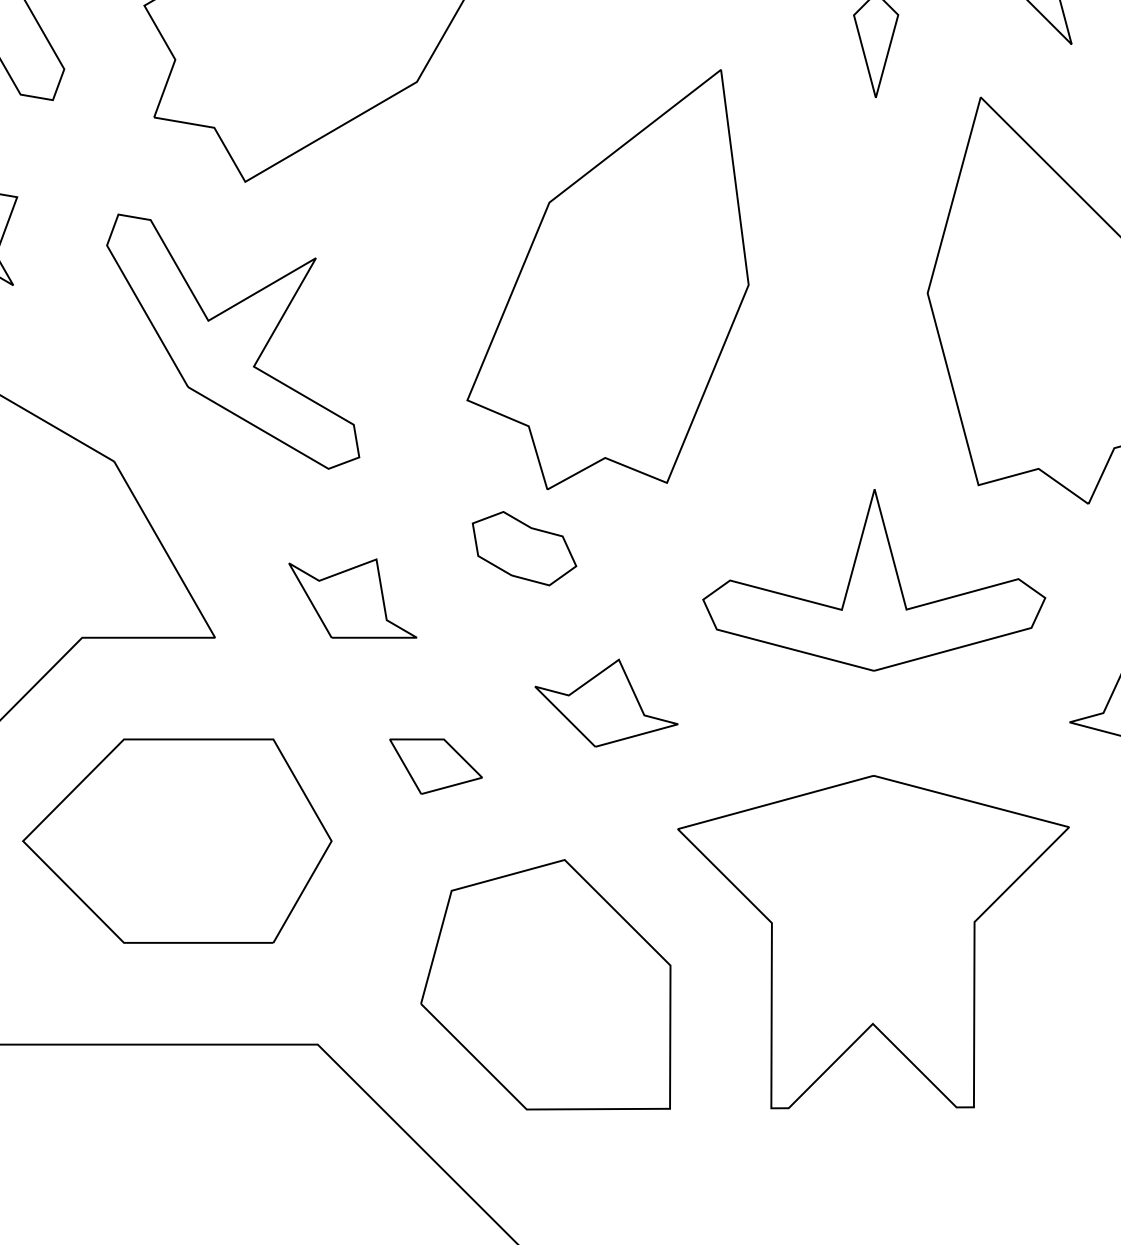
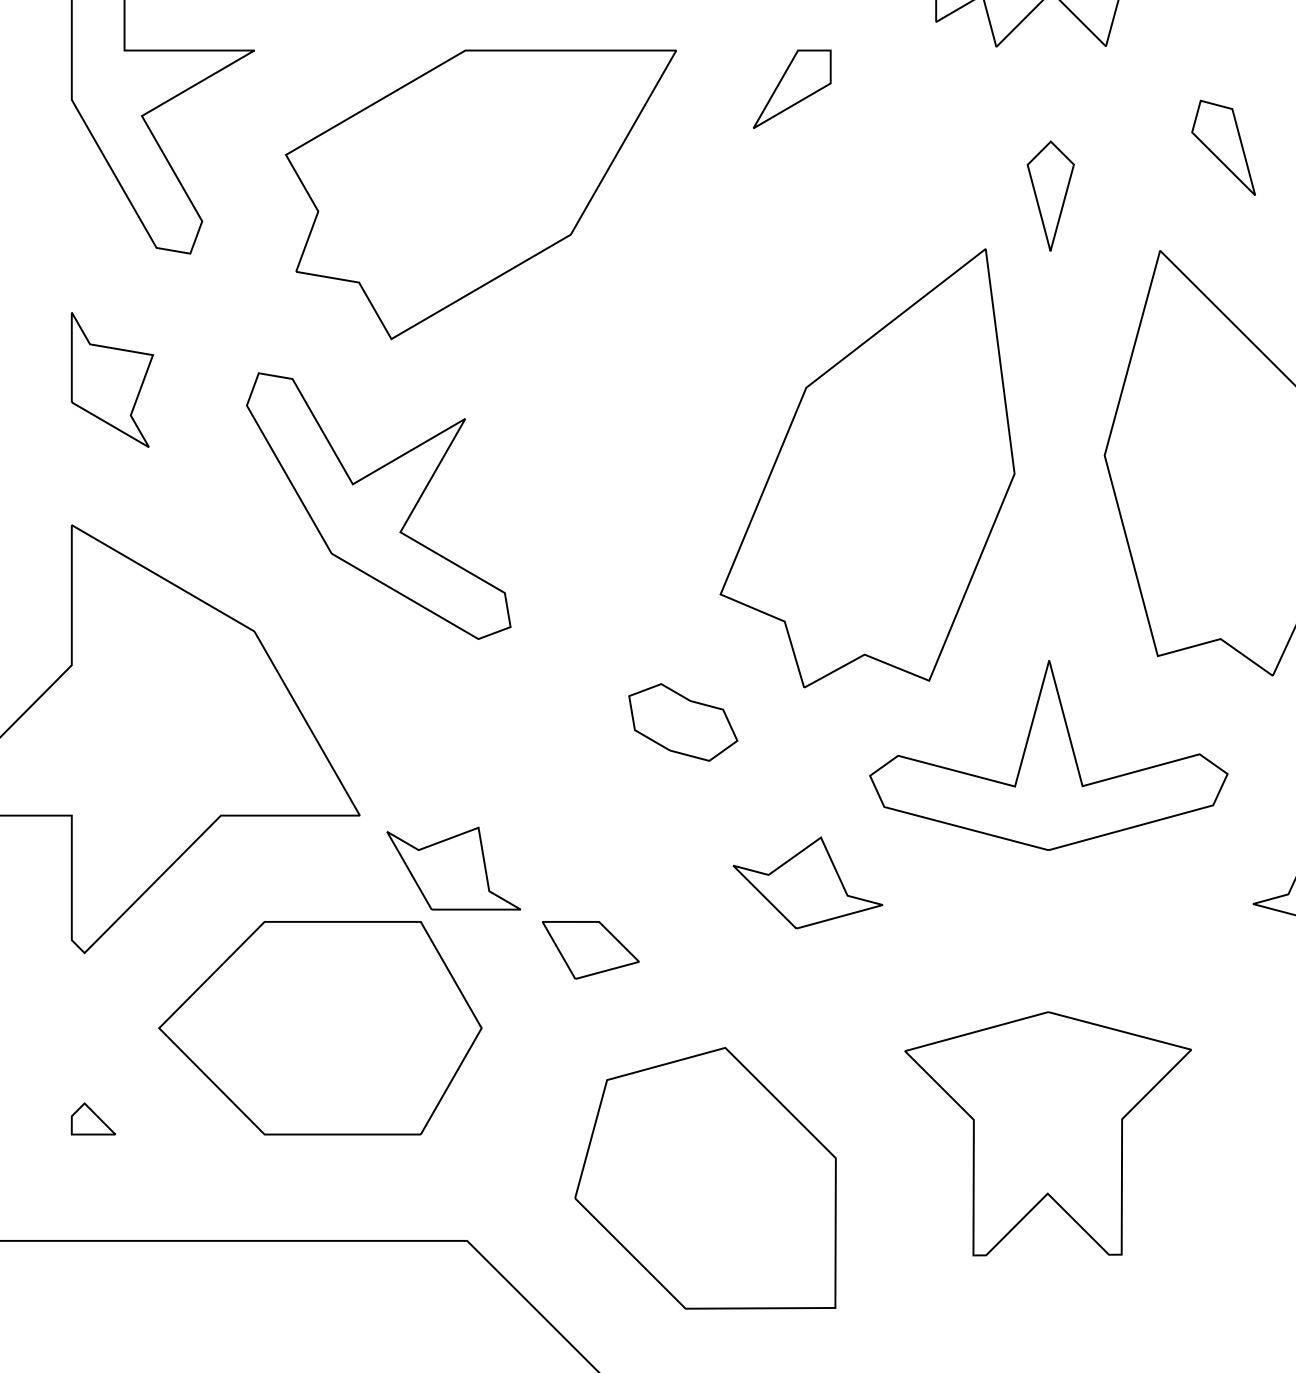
part: (607, 279) -> (867, 468), moved
part: (352, 598) -> (453, 868), moved
part: (606, 702) -> (807, 882), moved
part: (873, 941) -> (1048, 1133), size x0.7

